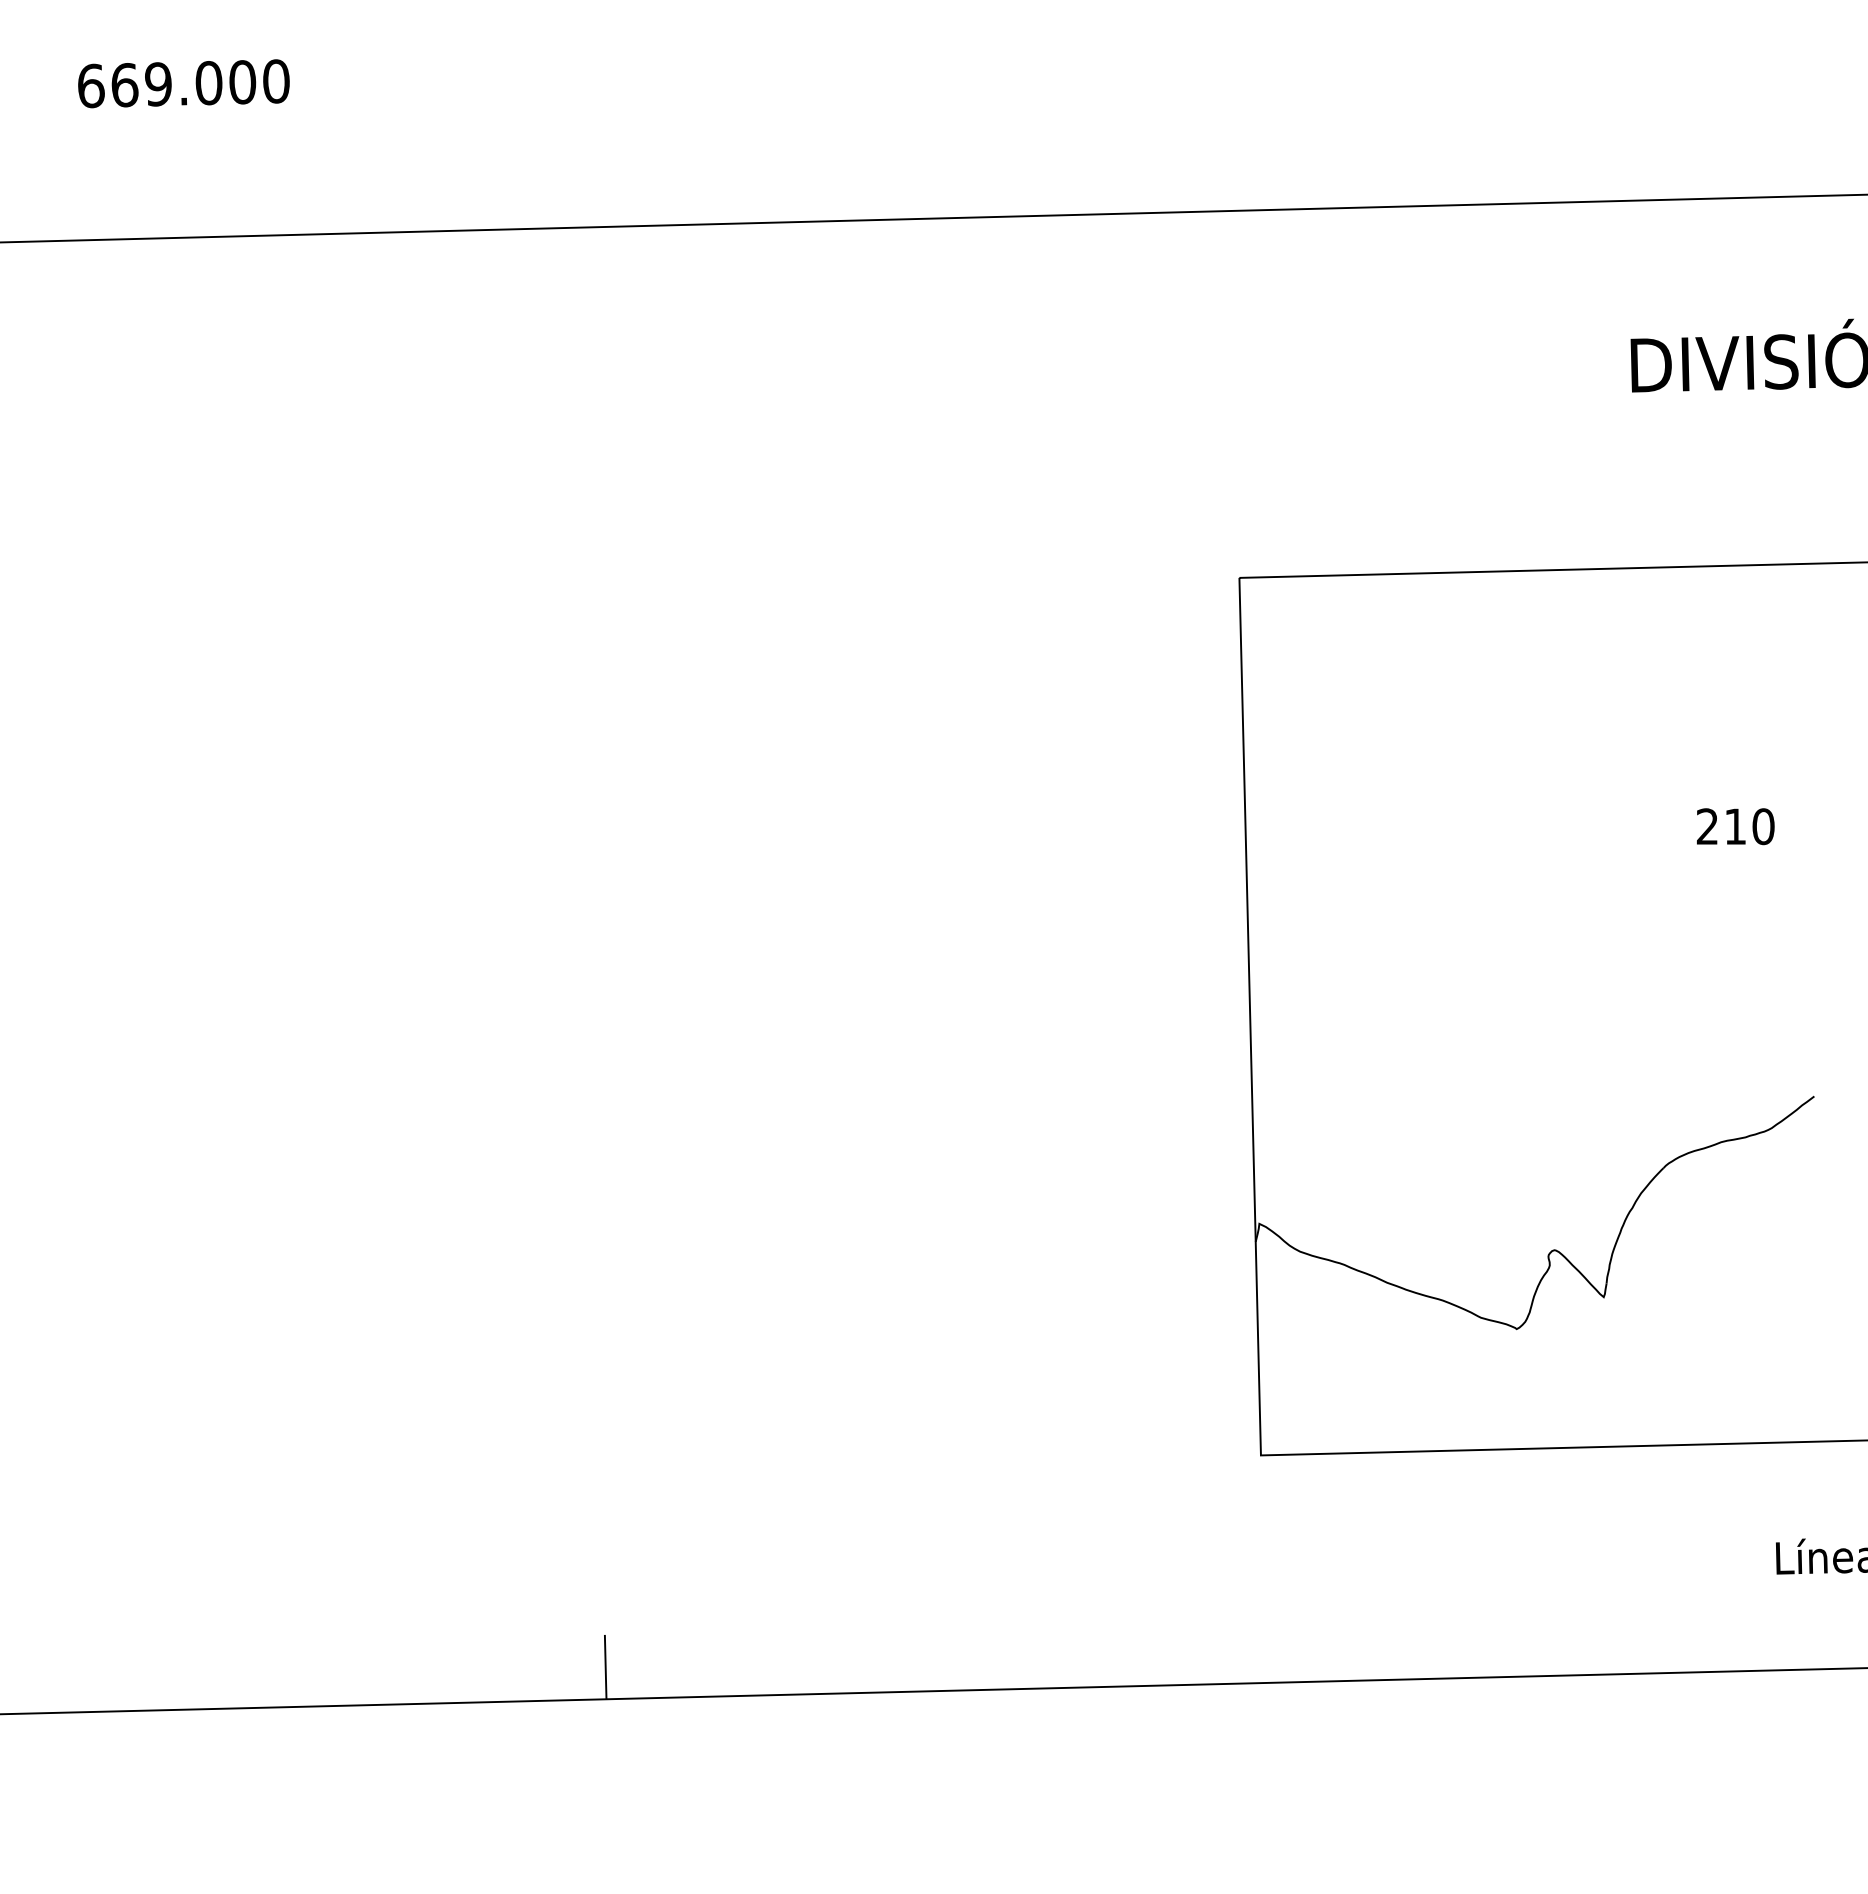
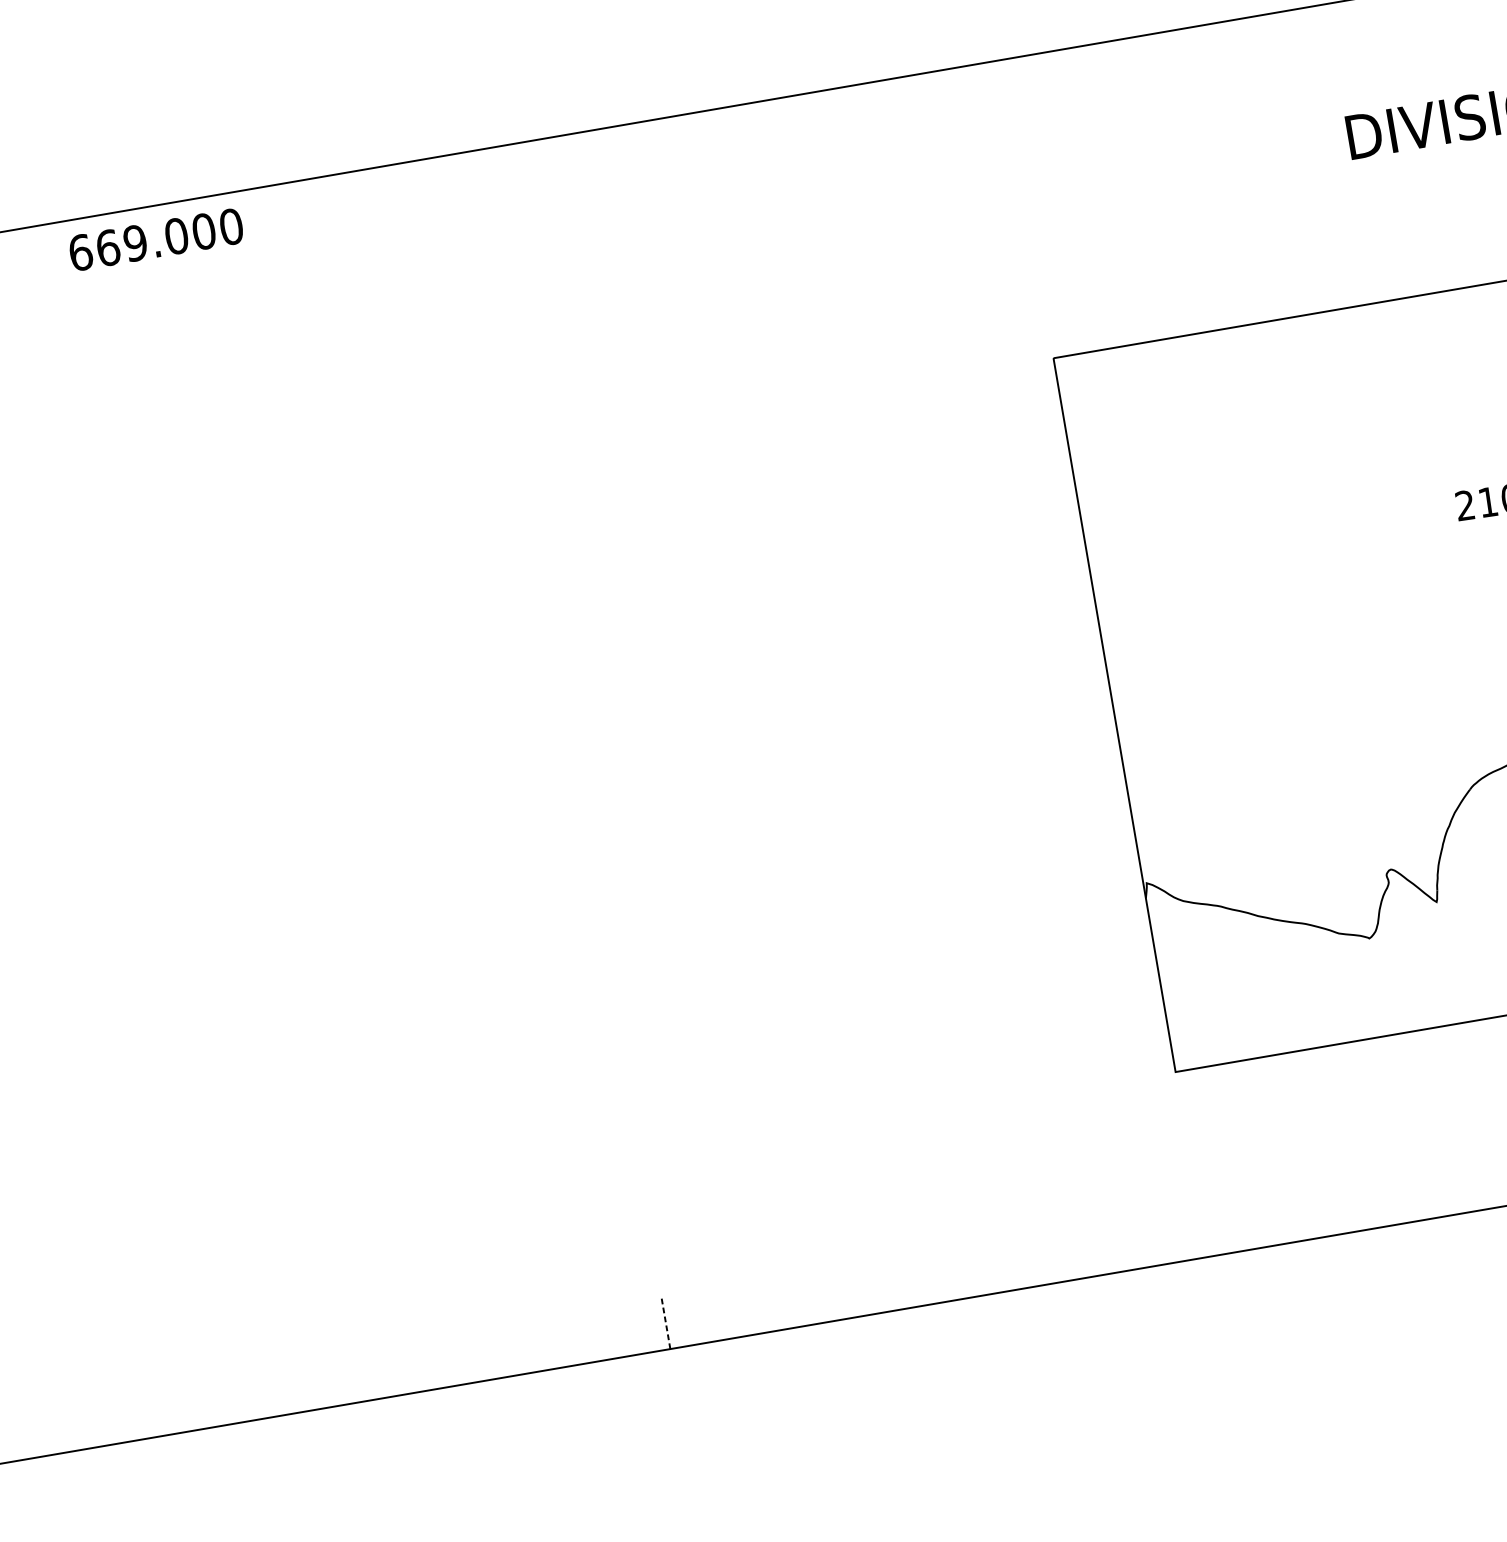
text: (183, 83) -> (155, 239), moved
line: (605, 1666) -> (665, 1322), solid -> dashed

